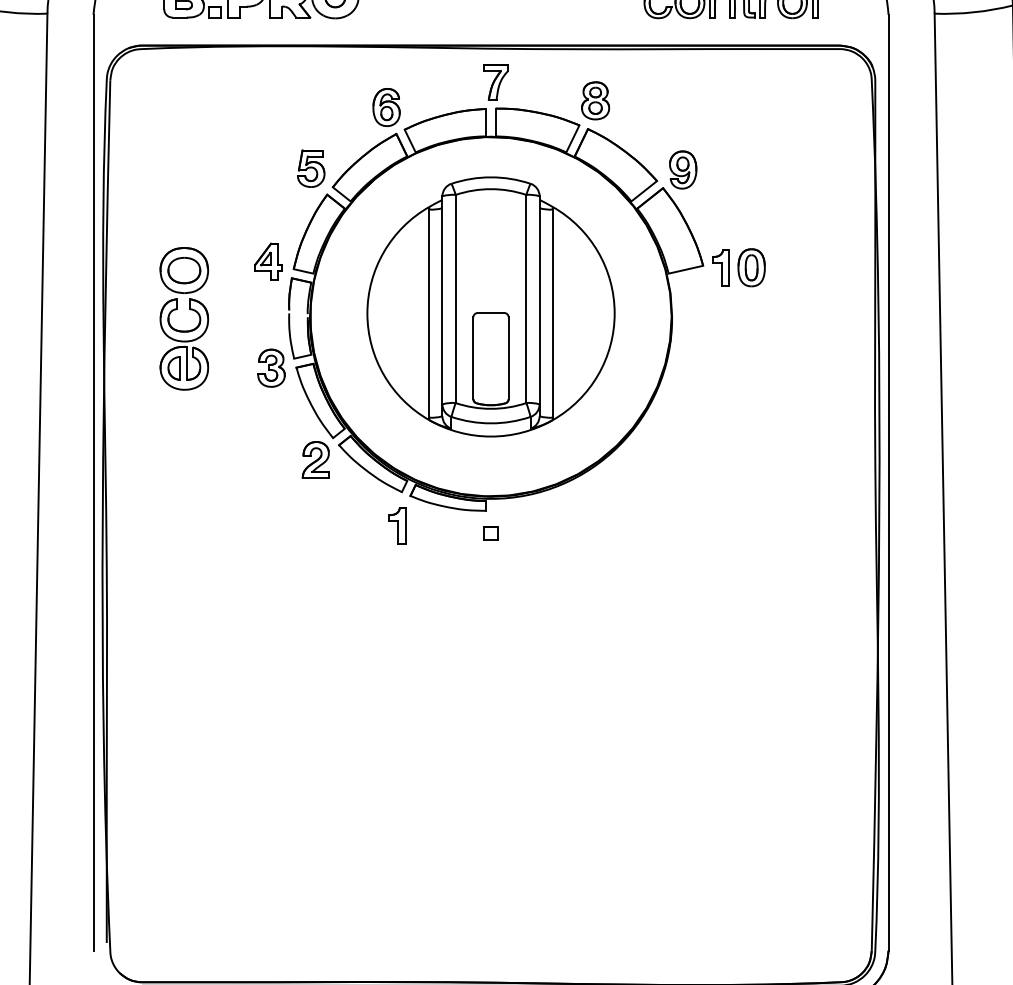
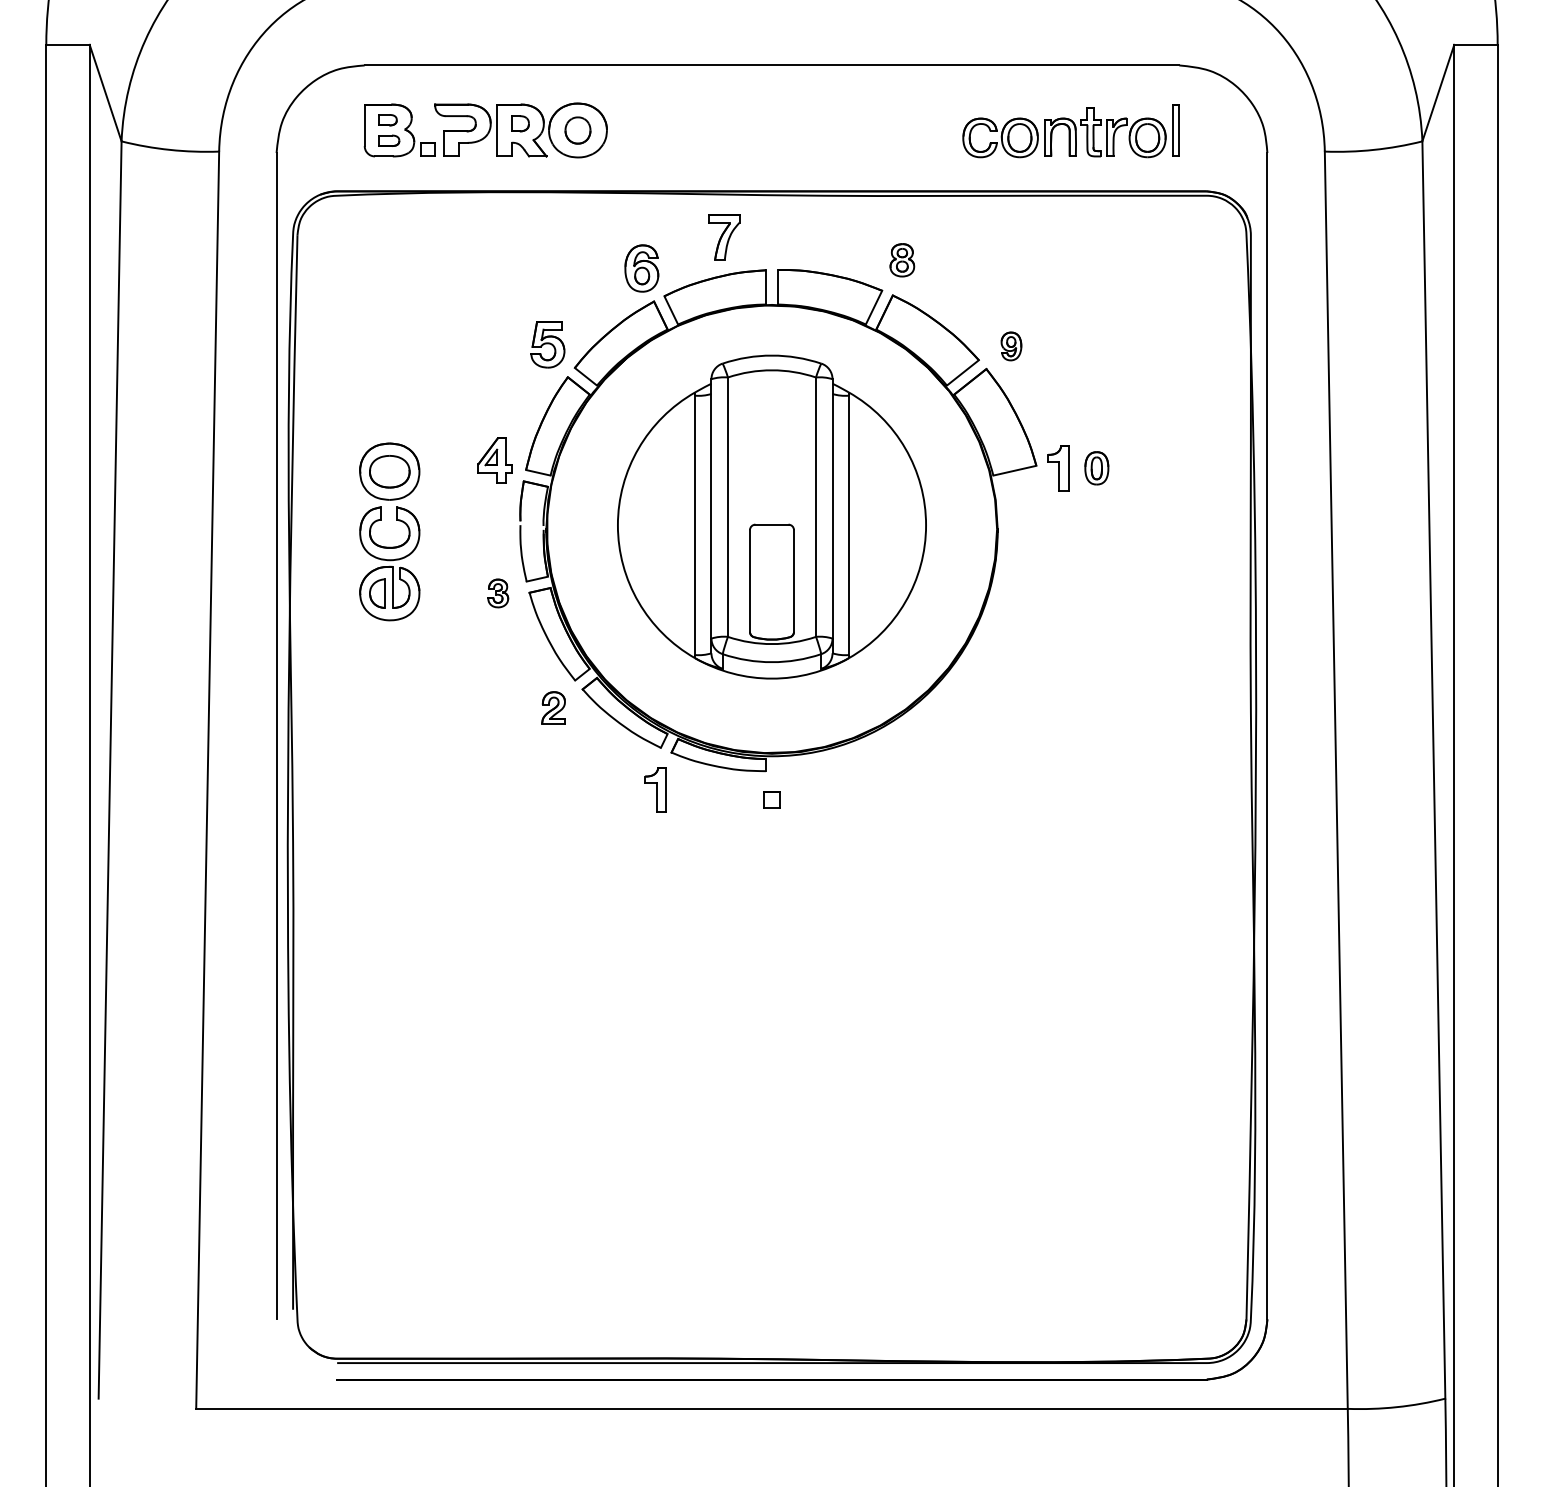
part: (496, 82) -> (724, 237), moved
part: (595, 101) -> (902, 260), size x0.7
part: (683, 170) -> (1011, 346), size x0.6
part: (751, 267) -> (1096, 468), size x0.7
part: (270, 368) -> (497, 593), size x0.6
part: (315, 459) -> (553, 707), size x0.7

